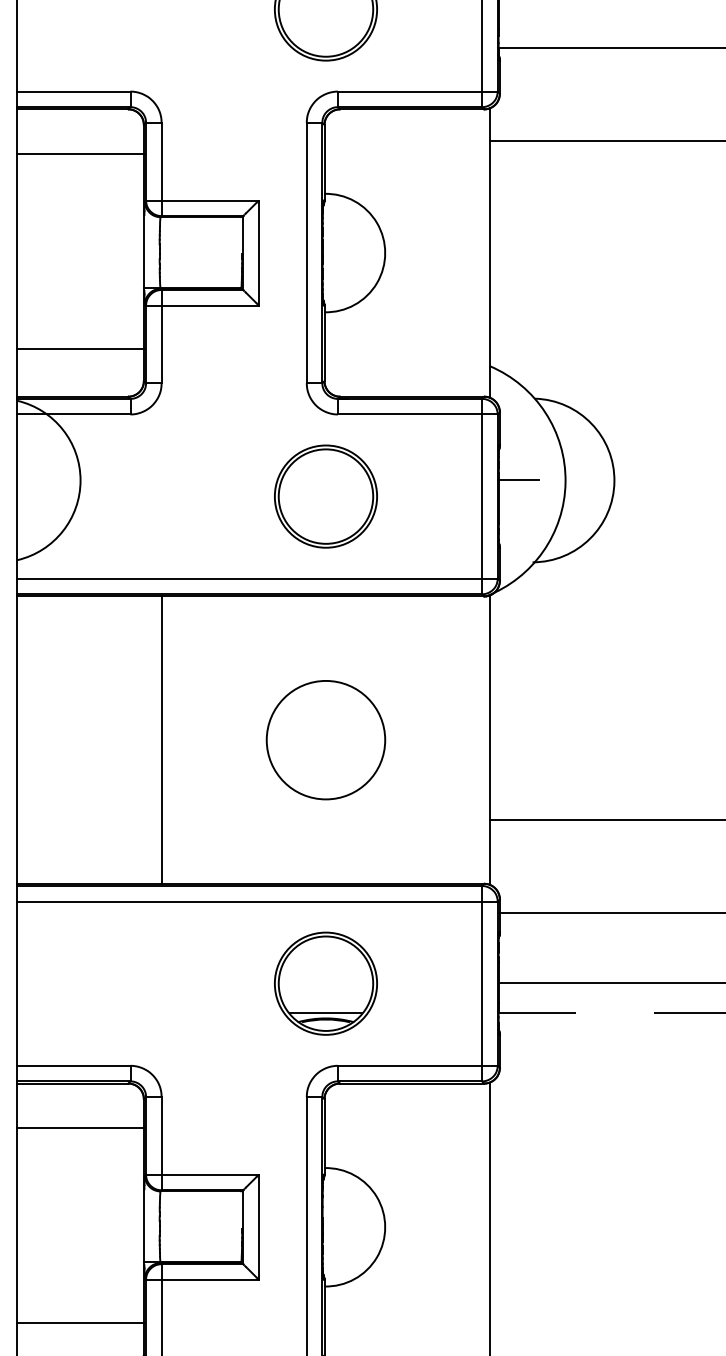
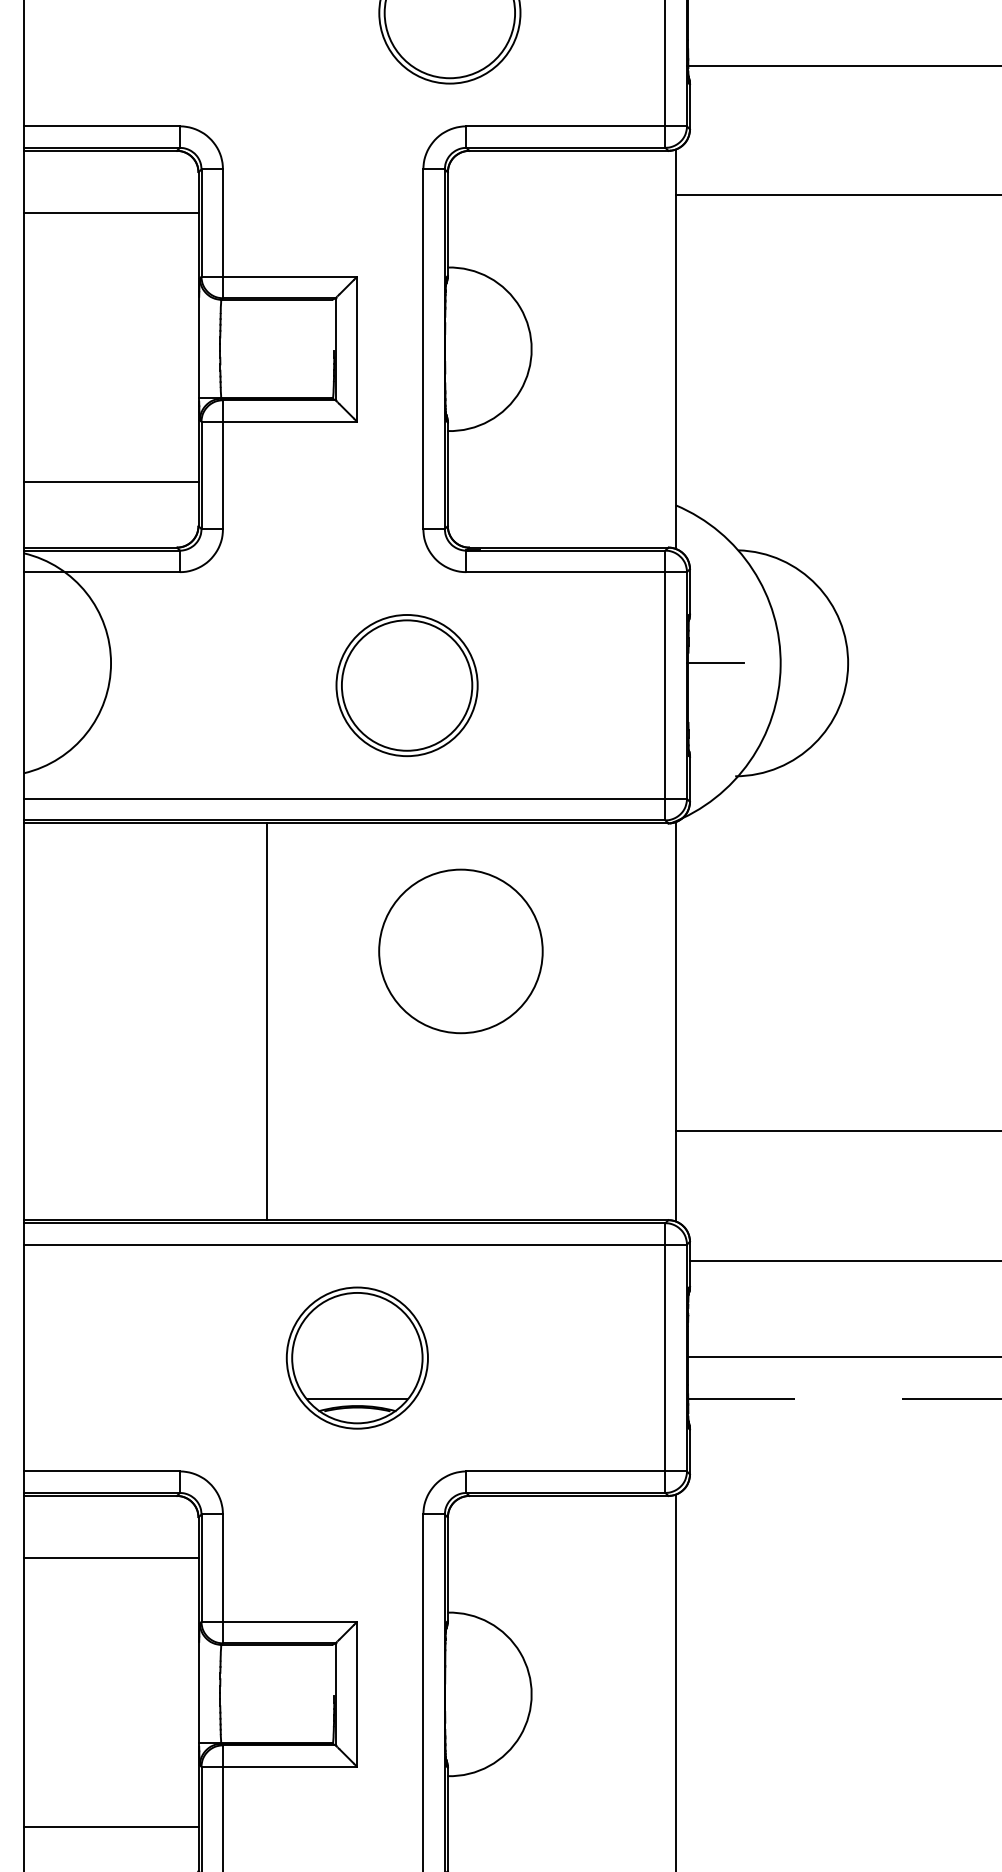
part: (325, 496) -> (406, 685), moved
line: (162, 739) -> (266, 1020), moved
circle: (325, 740) -> (460, 951), moved
part: (325, 983) -> (356, 1357), moved

